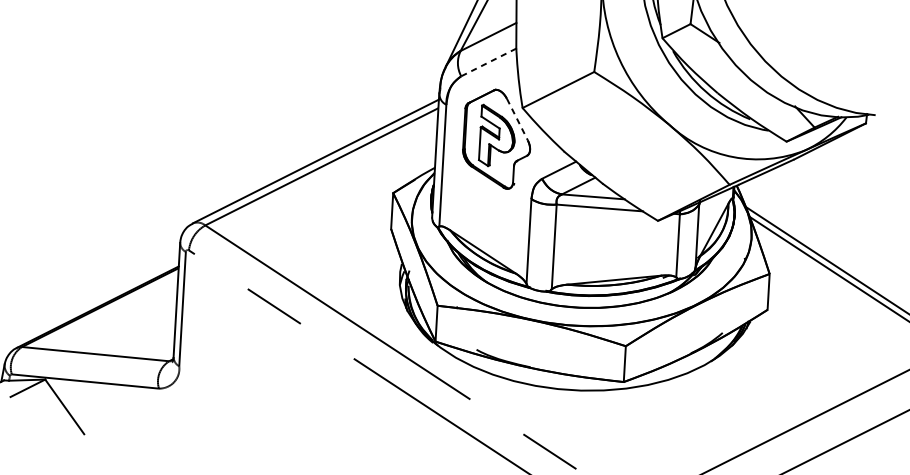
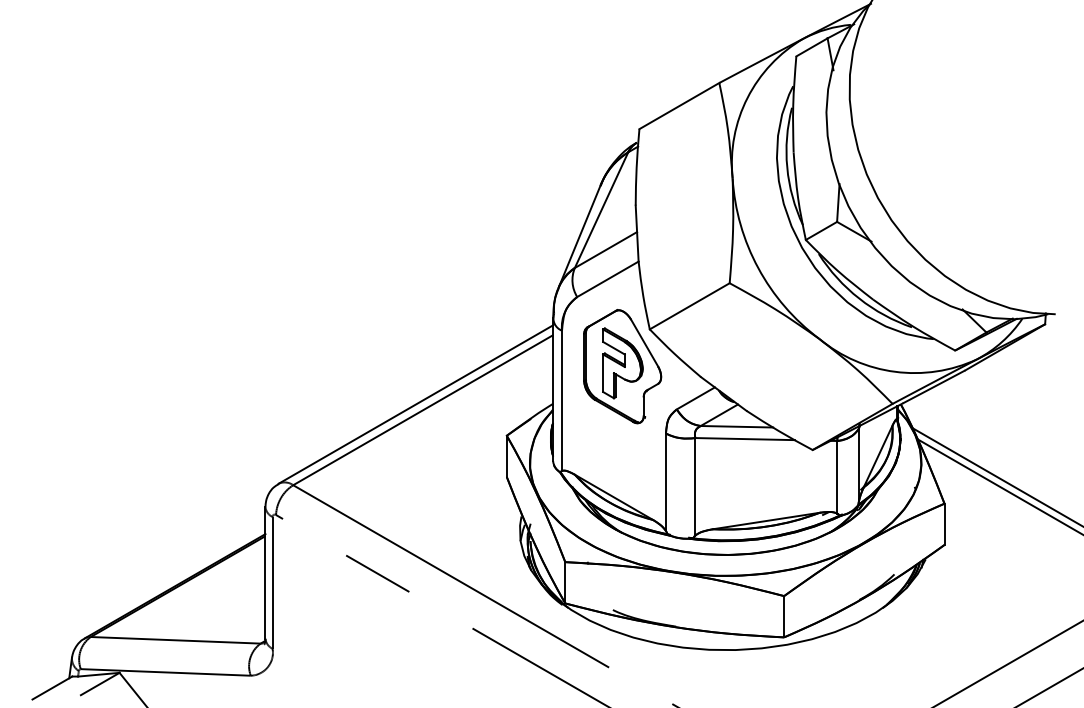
line: (488, 62) -> (607, 279), dashed -> solid
line: (517, 120) -> (644, 343), dashed -> solid

